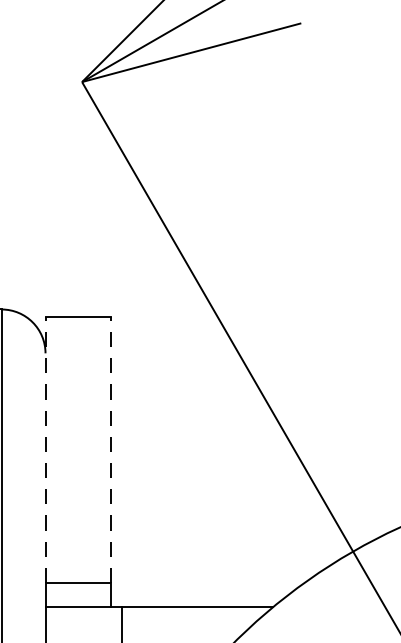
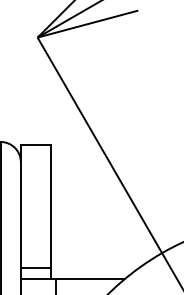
line: (44, 447) -> (20, 205), dashed -> solid
line: (112, 447) -> (51, 205), dashed -> solid

